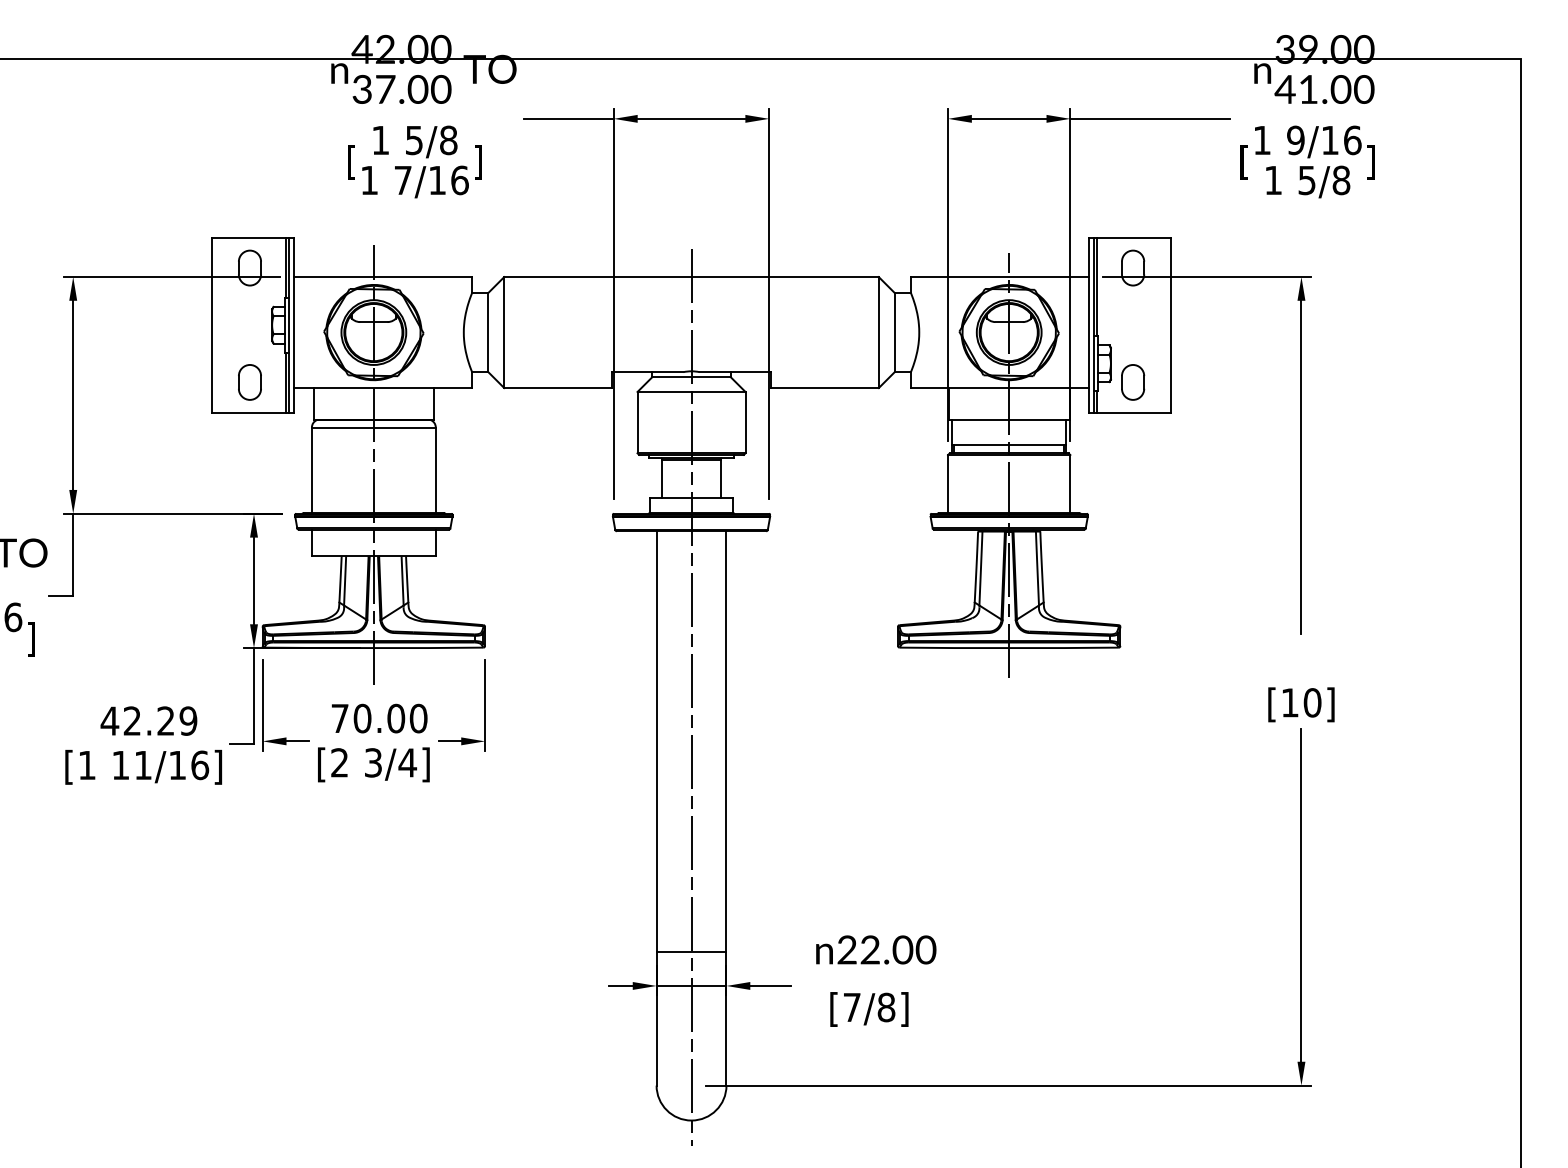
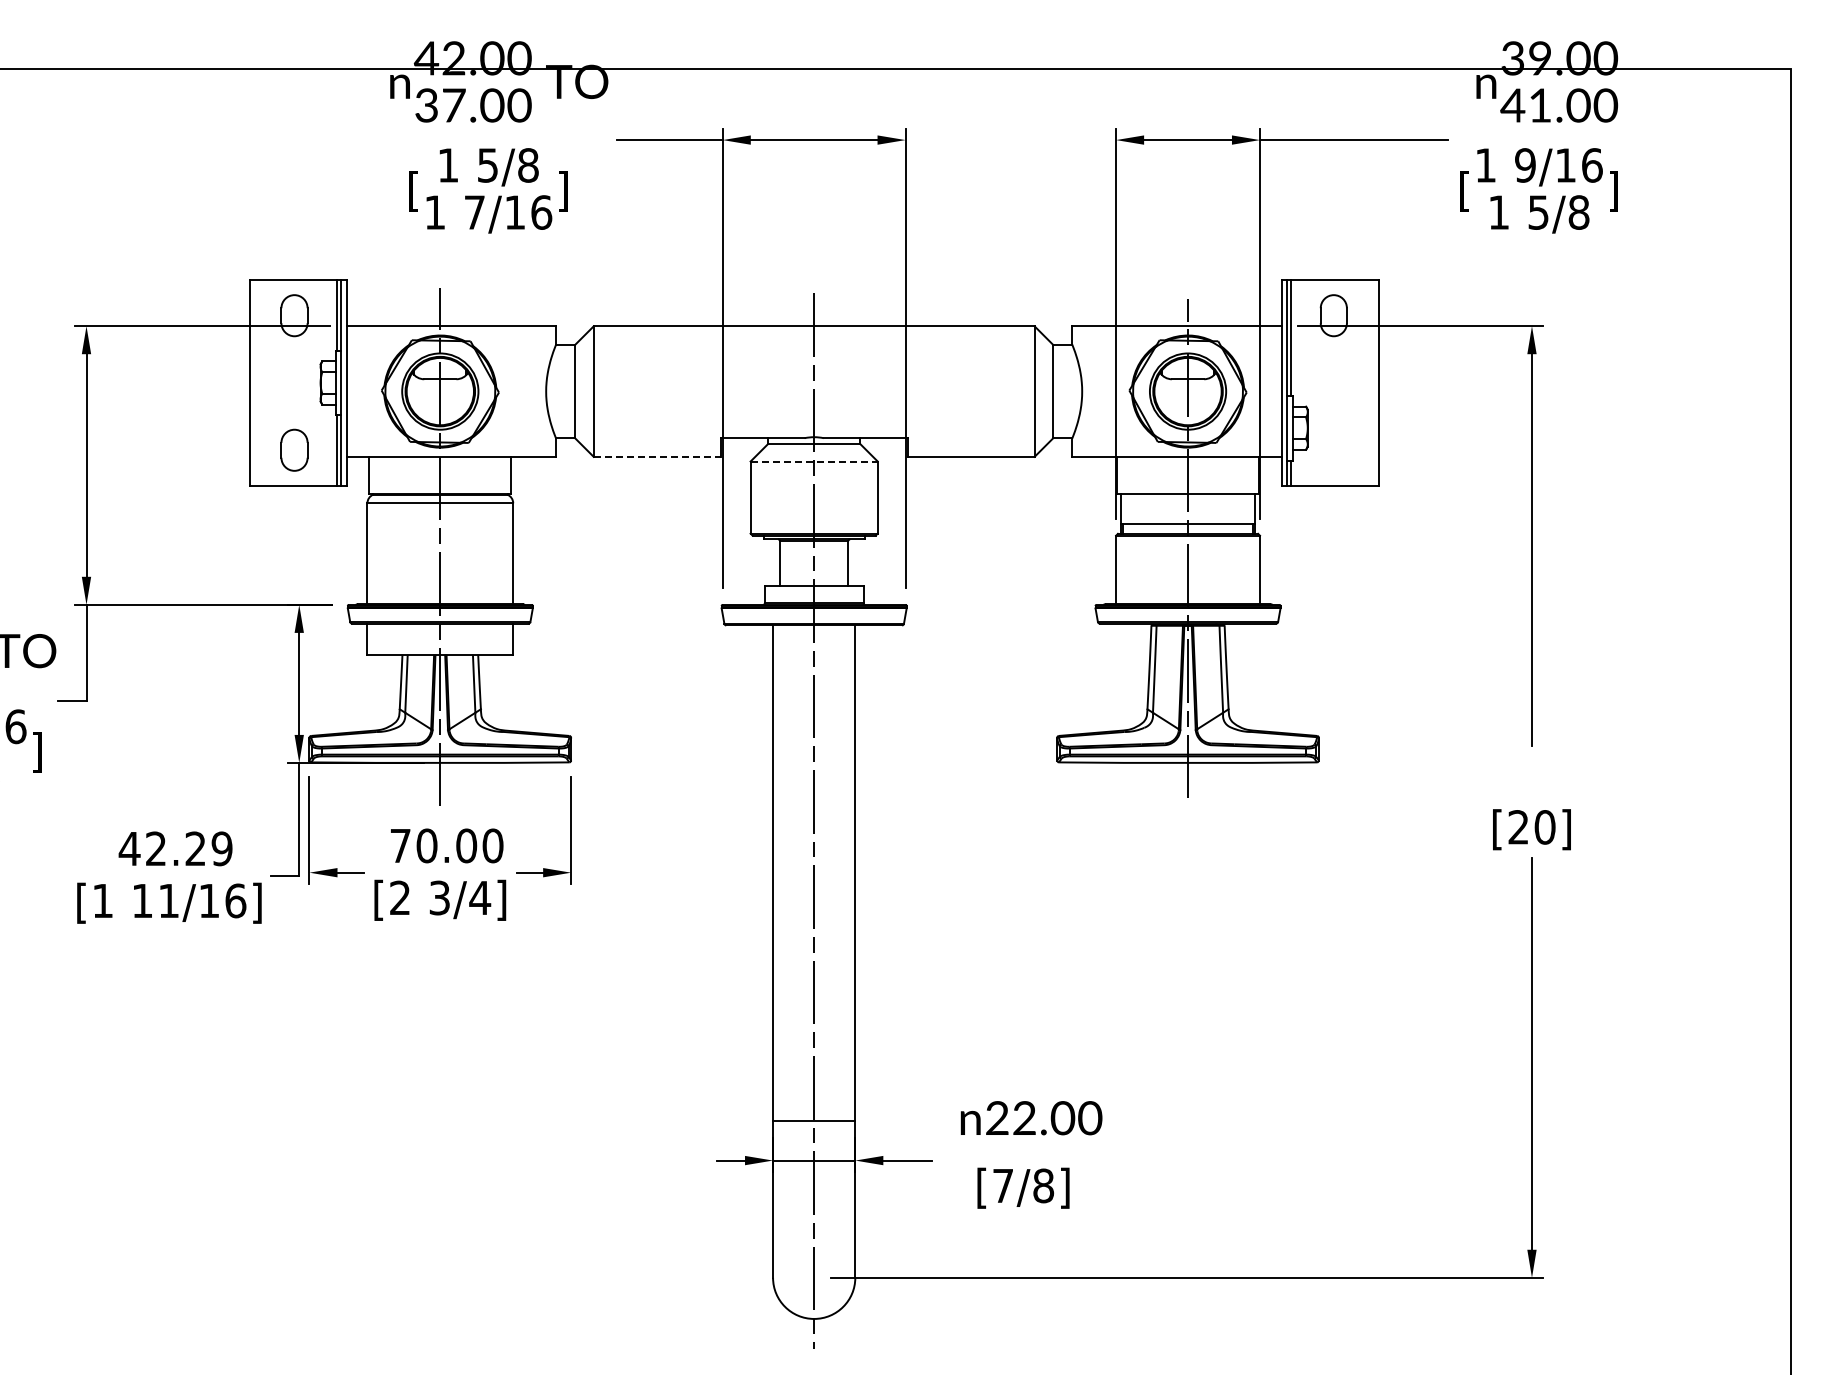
part: (1132, 381) -> (1333, 449), removed
line: (558, 387) -> (657, 456), solid -> dashed
line: (691, 391) -> (814, 461), solid -> dashed
text: (1289, 702) -> (1518, 827), [10] -> [20]

